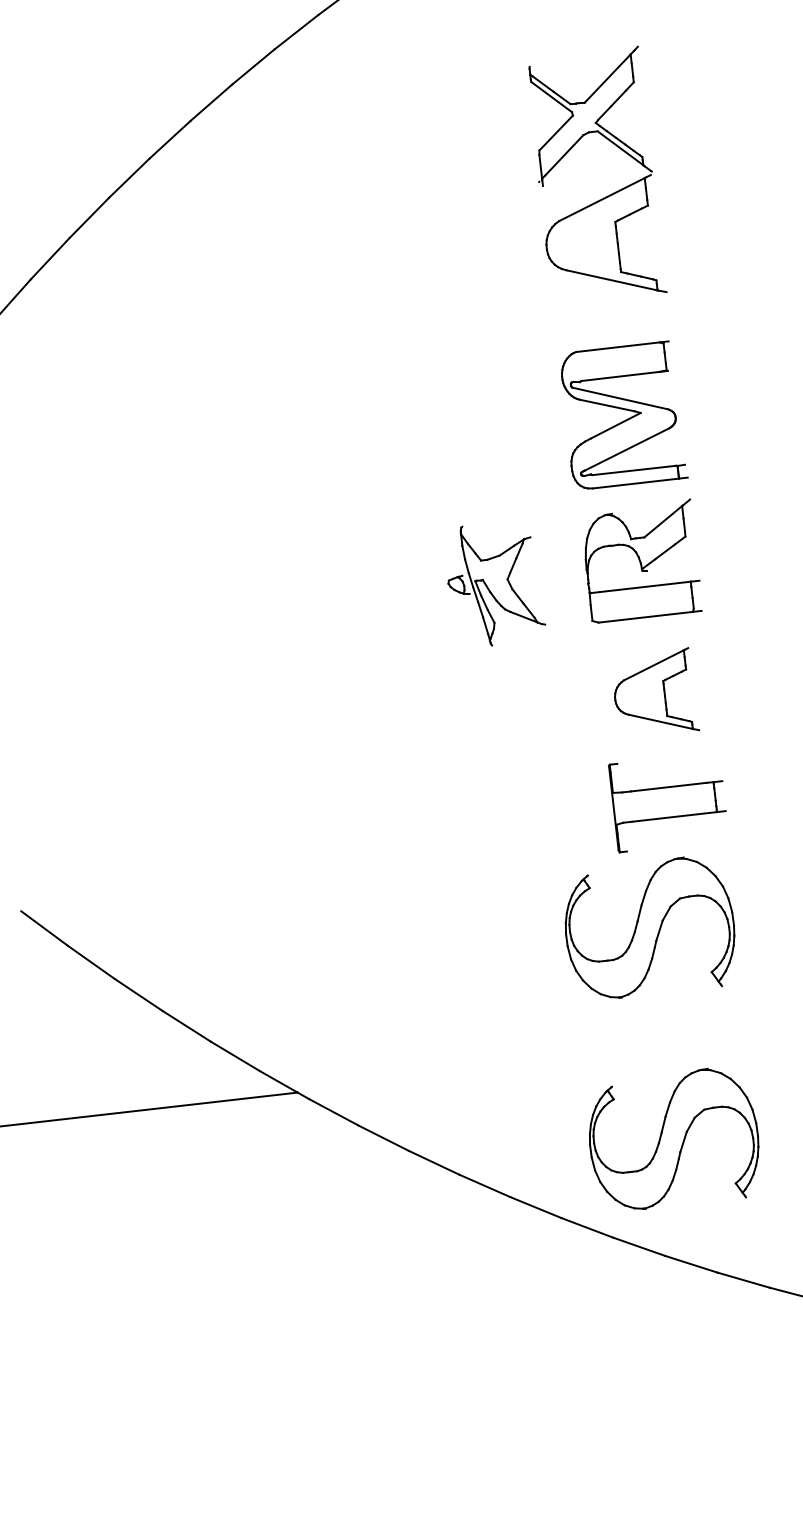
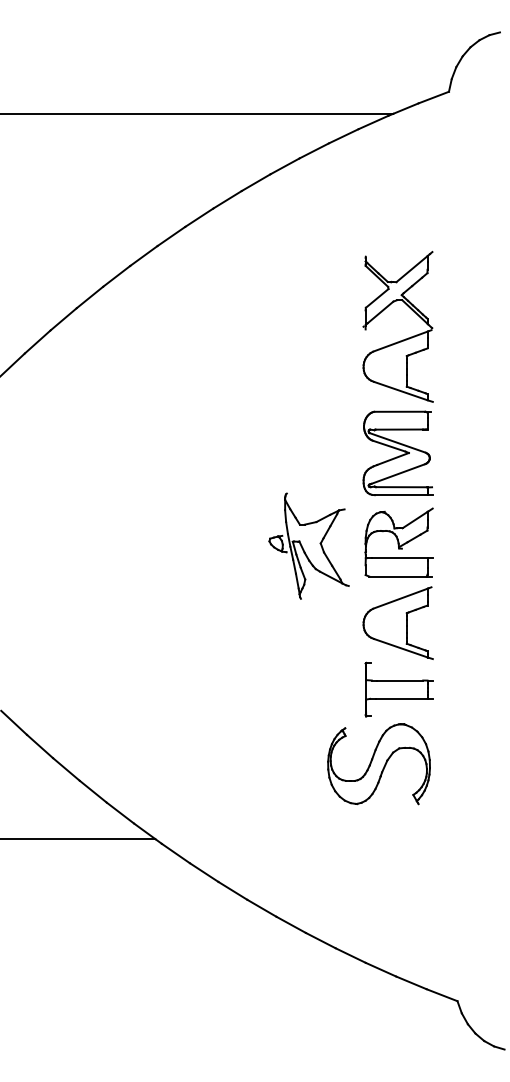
part: (605, 195) -> (402, 339), moved
part: (493, 583) -> (308, 545), size x1.43
part: (653, 692) -> (397, 622), size x1.43
part: (673, 1139) -> (378, 893), removed

